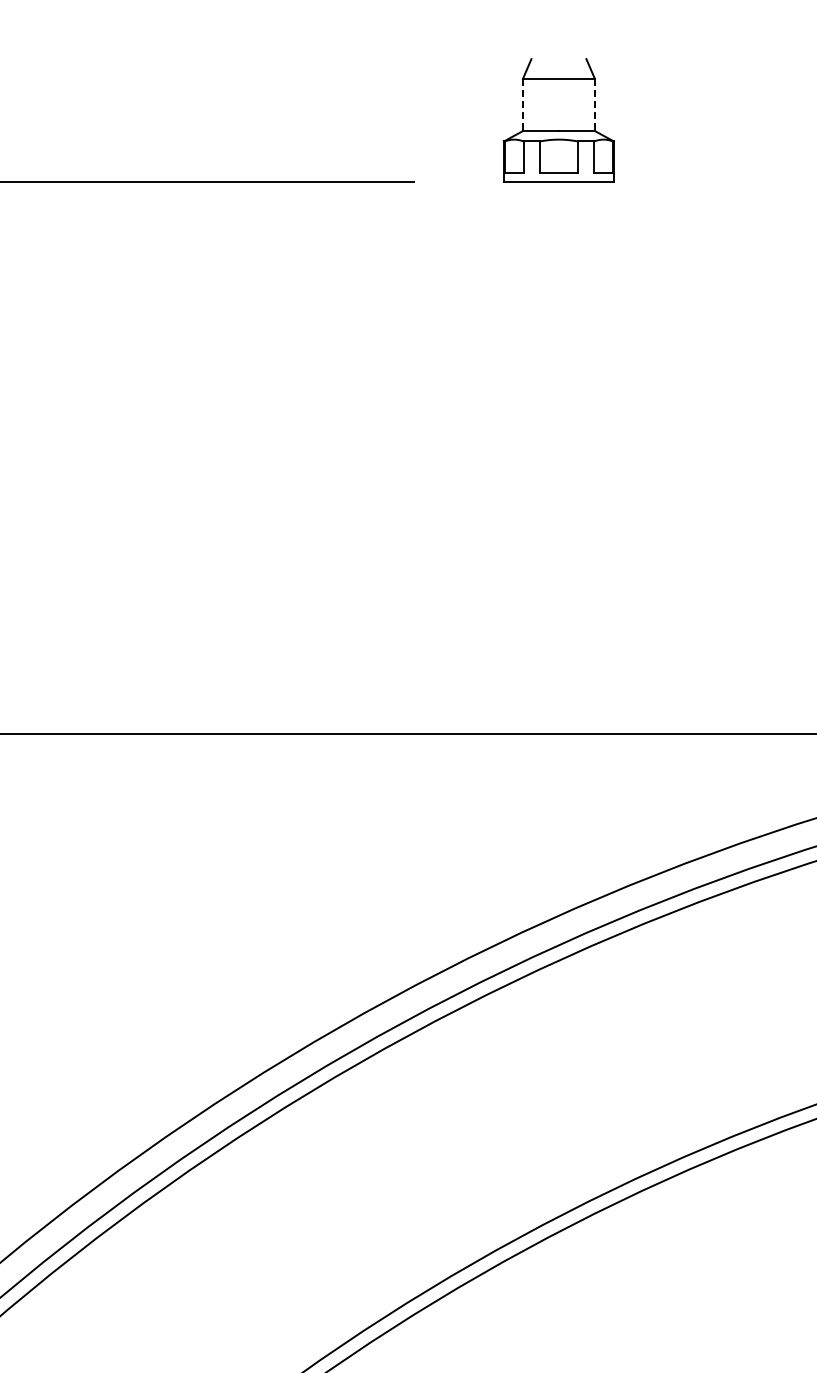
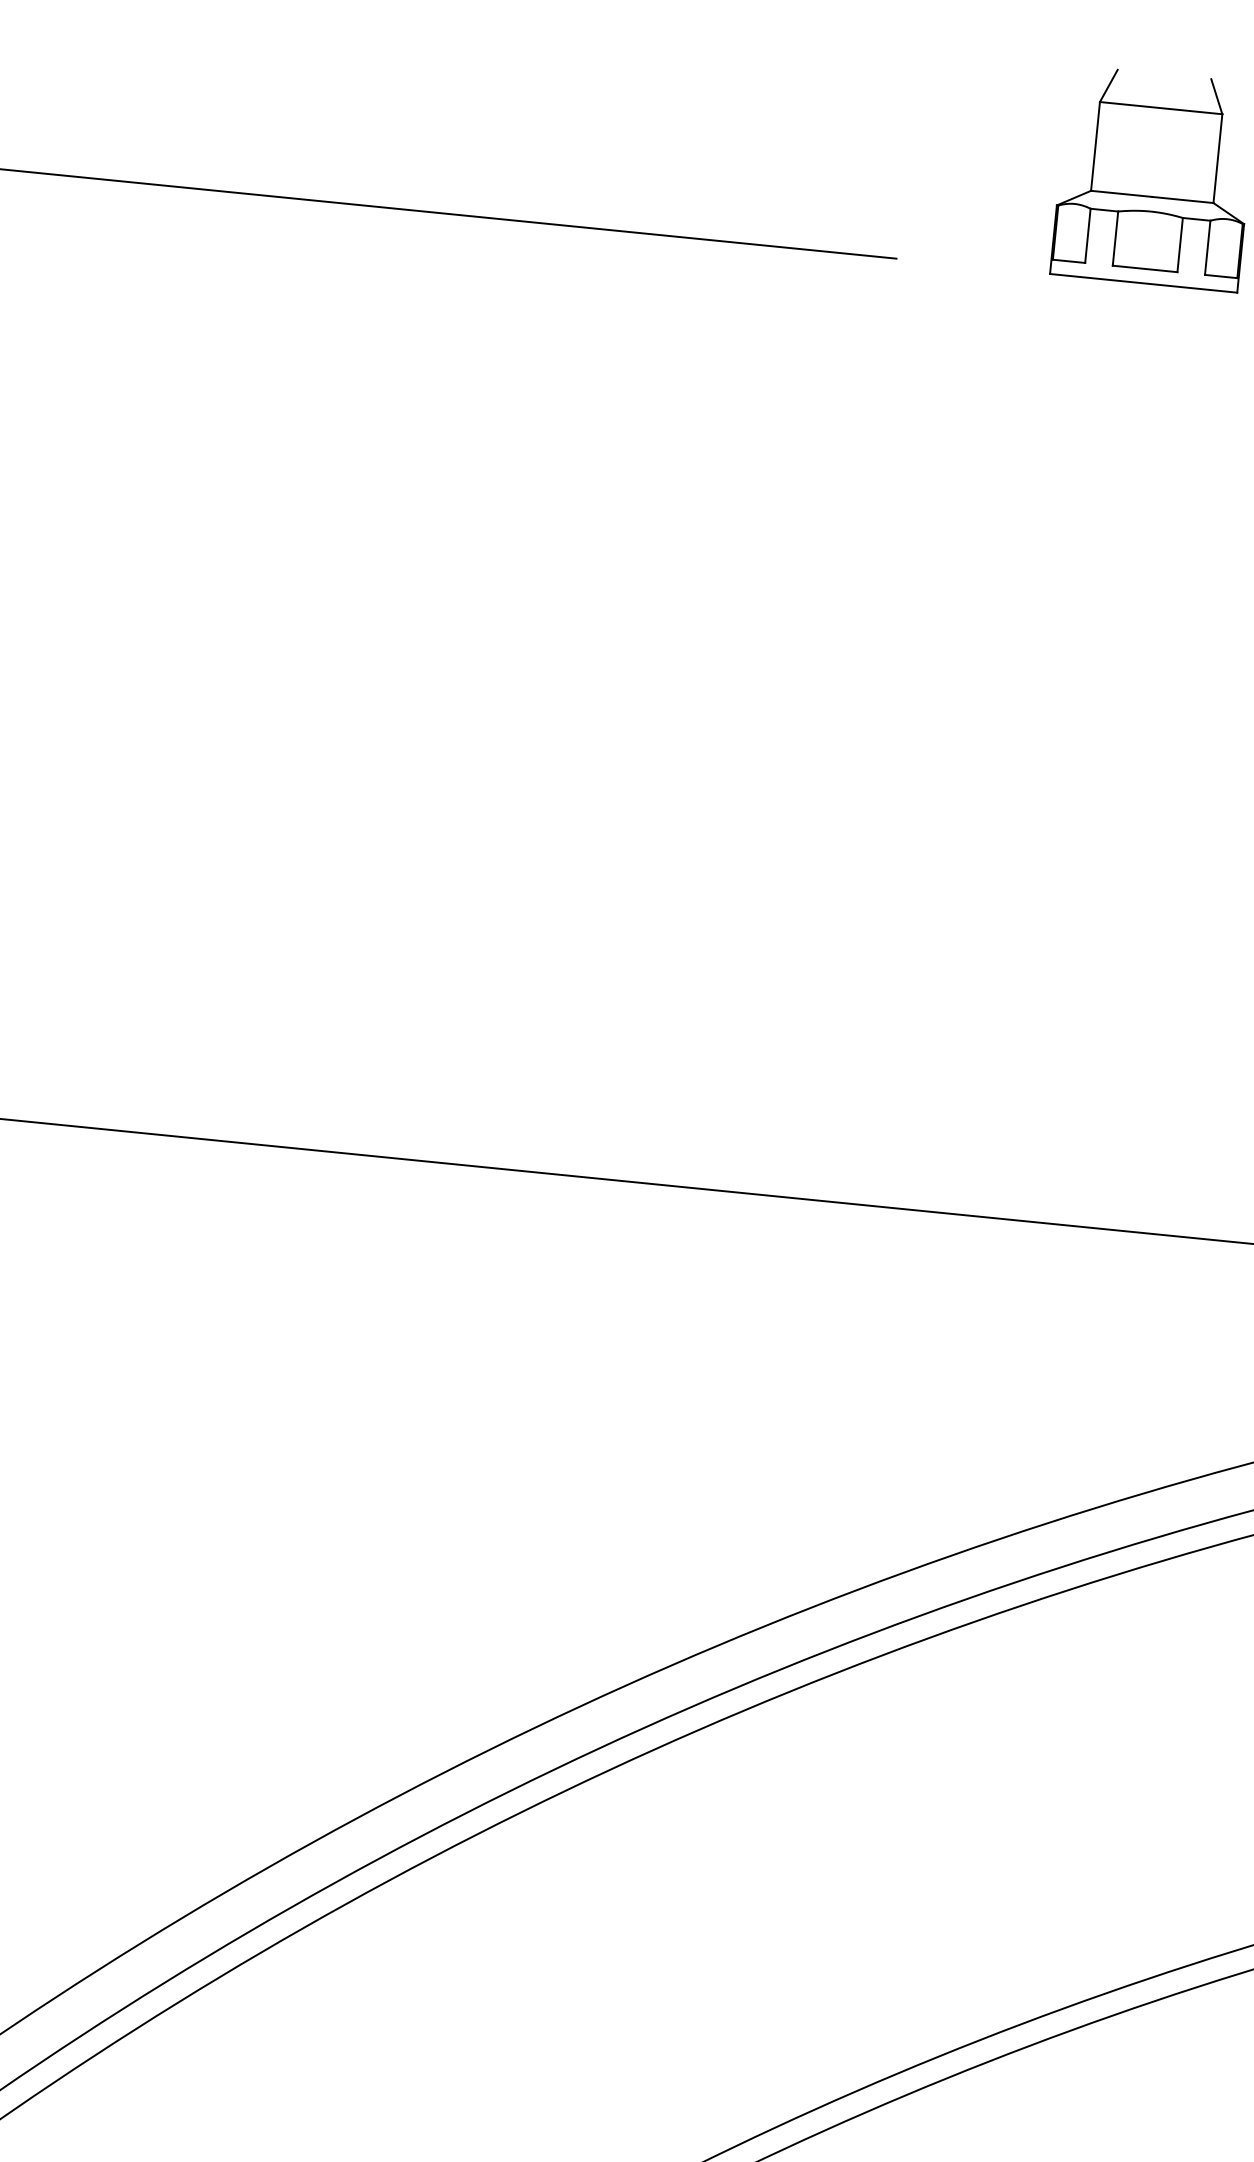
line: (522, 105) -> (1094, 147), dashed -> solid
line: (594, 105) -> (1217, 159), dashed -> solid

